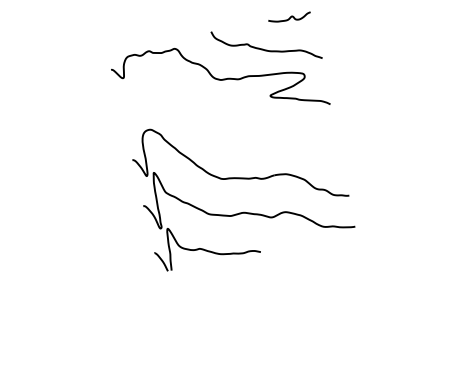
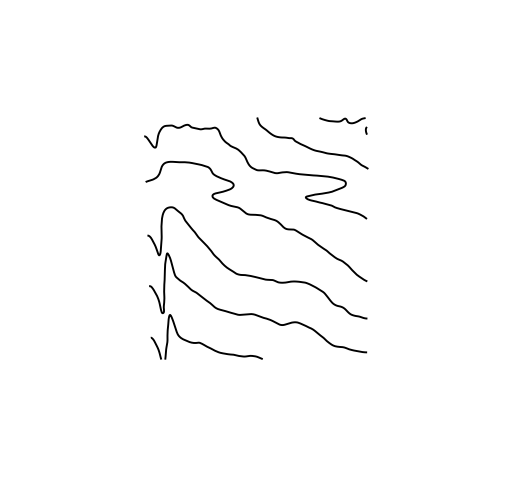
curve: (313, 23) -> (366, 130), added
curve: (231, 122) -> (259, 216), added

